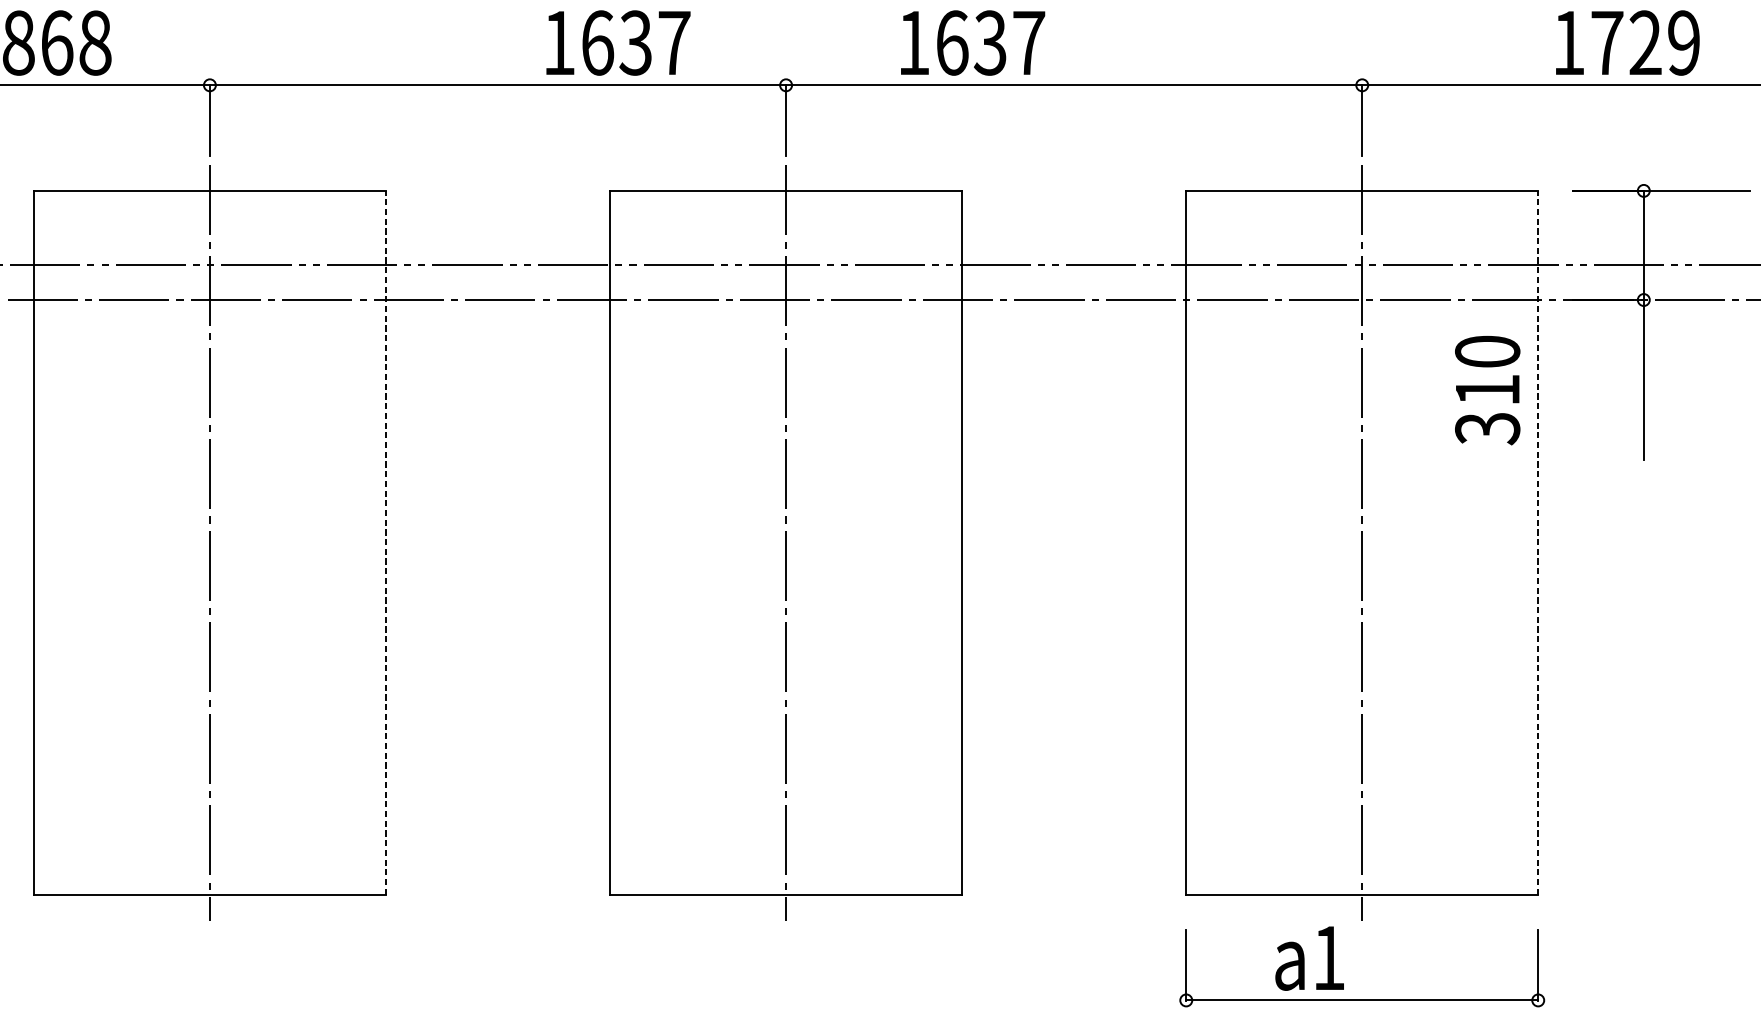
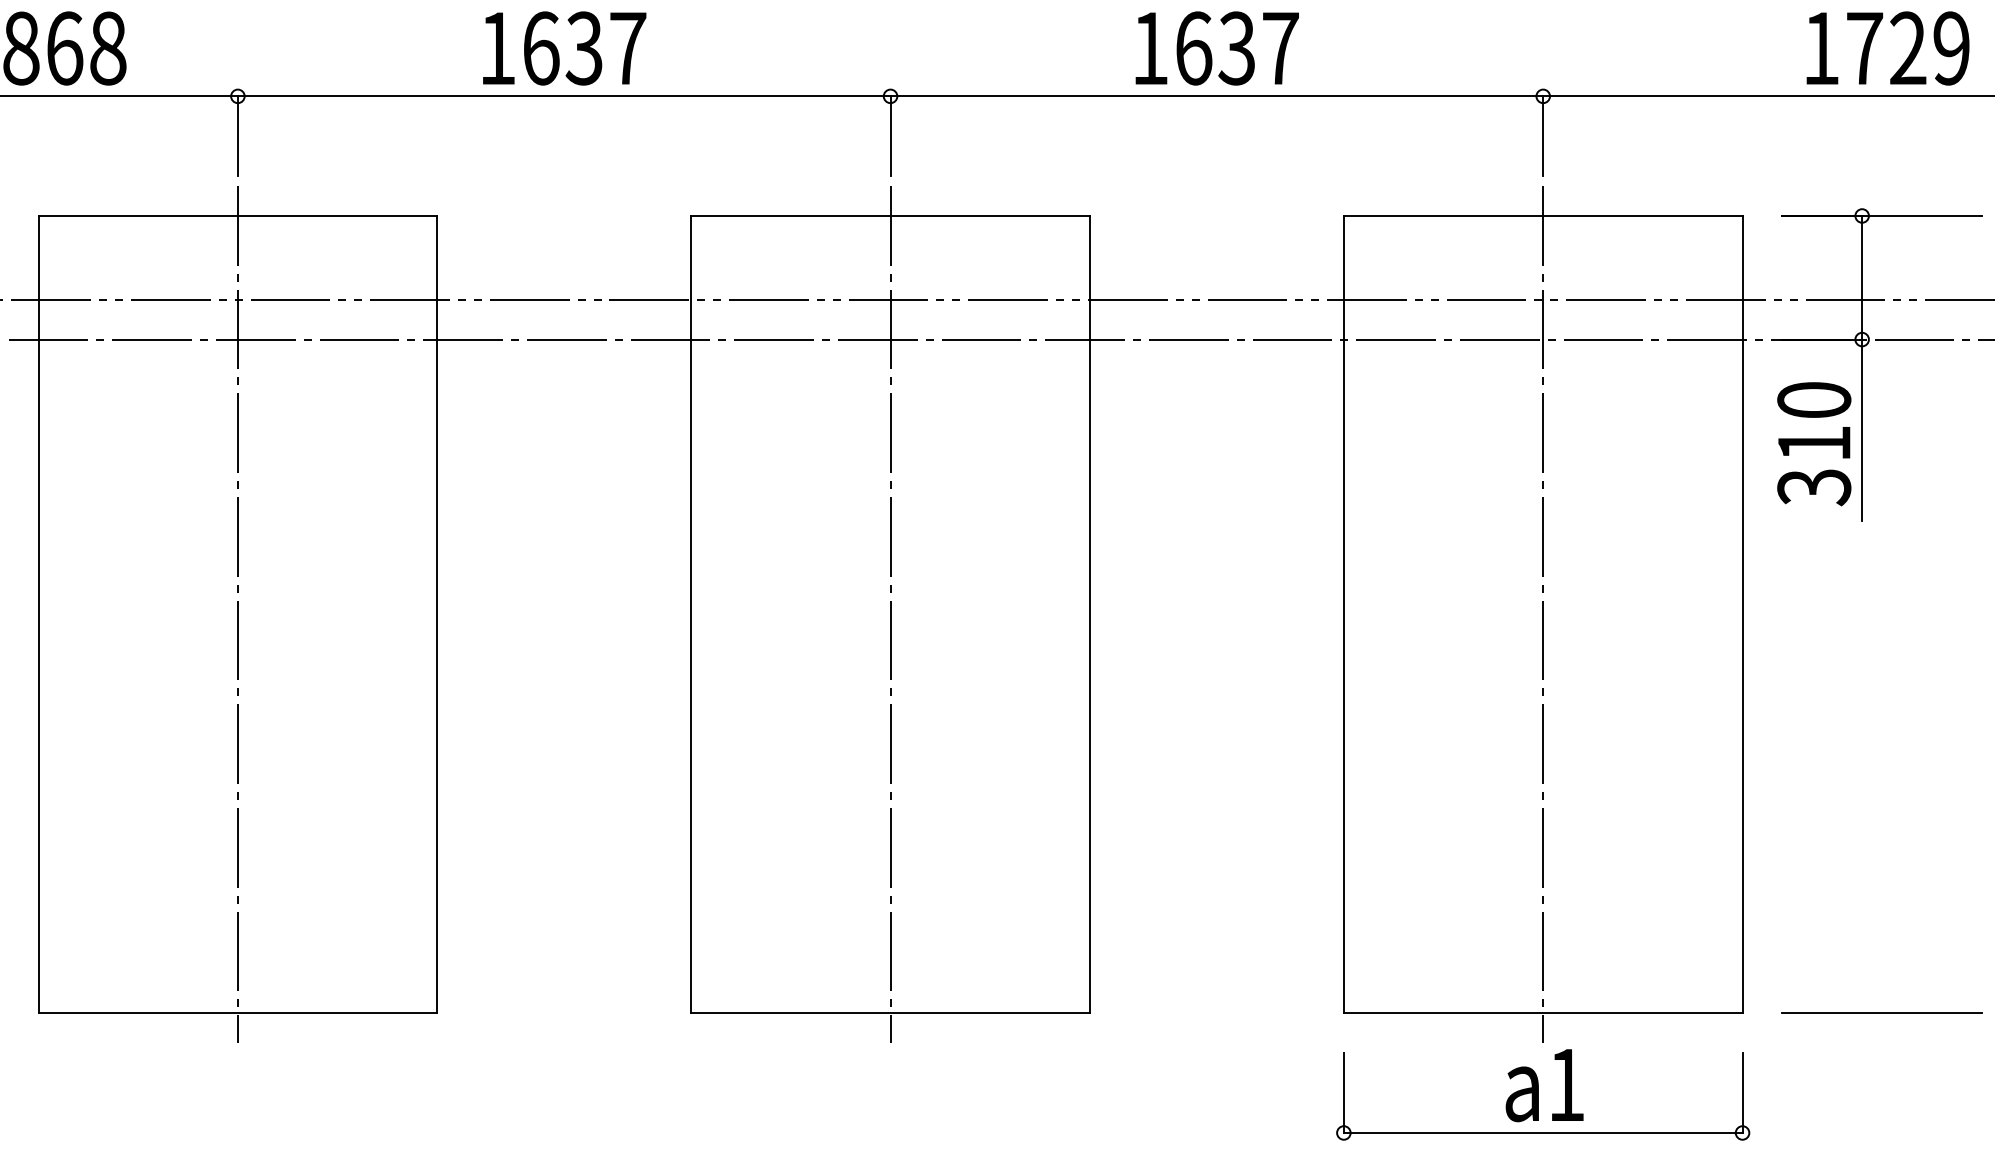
text: (618, 43) -> (564, 48), moved
text: (972, 43) -> (1216, 48), moved
text: (1627, 43) -> (1887, 48), moved
text: (1487, 390) -> (1814, 444), moved
line: (386, 542) -> (437, 614), dashed -> solid
line: (1538, 542) -> (1742, 614), dashed -> solid
line: (1661, 894) -> (1882, 1013), added
text: (1309, 958) -> (1544, 1085), moved

